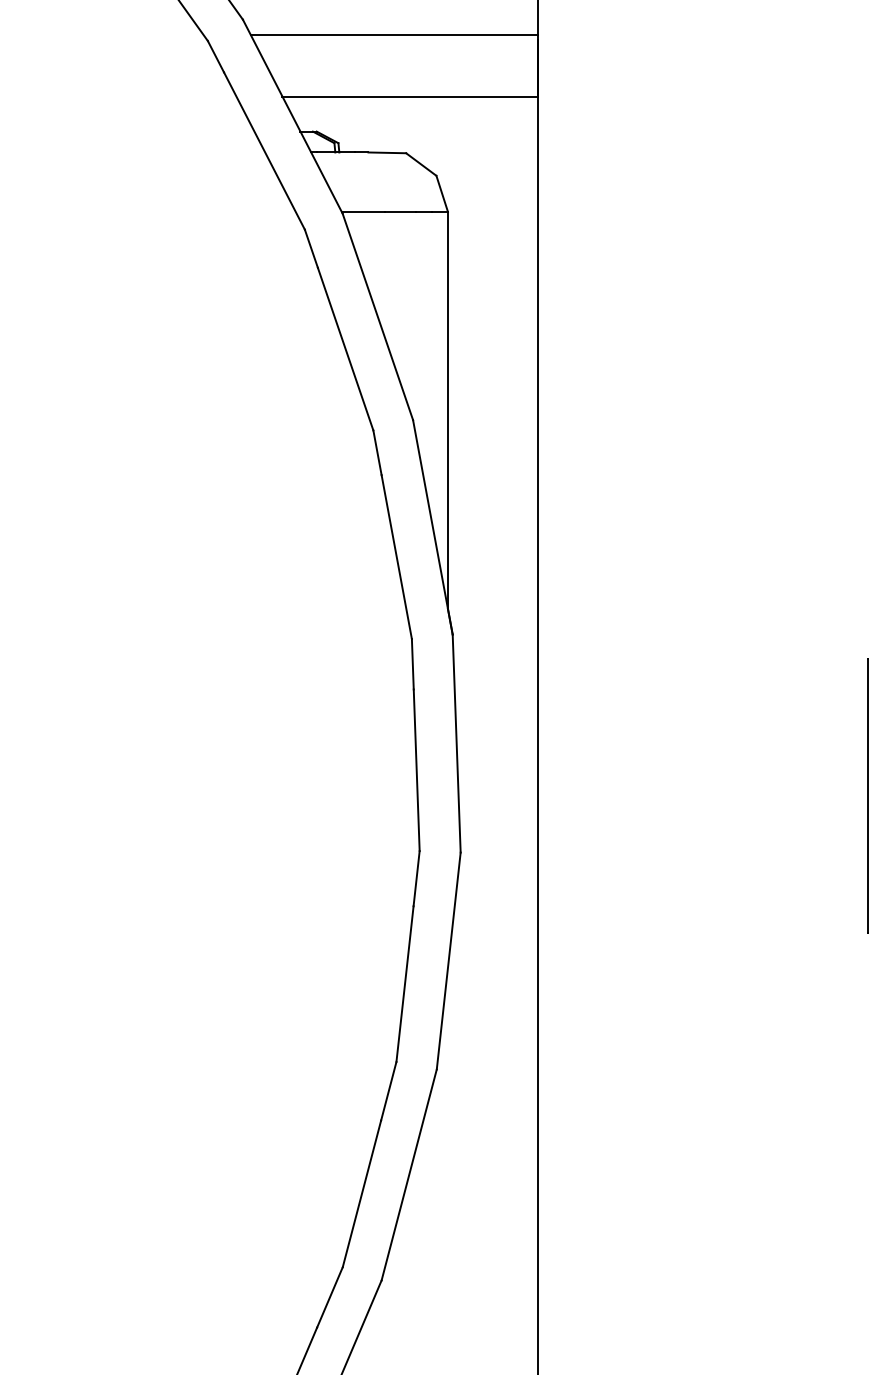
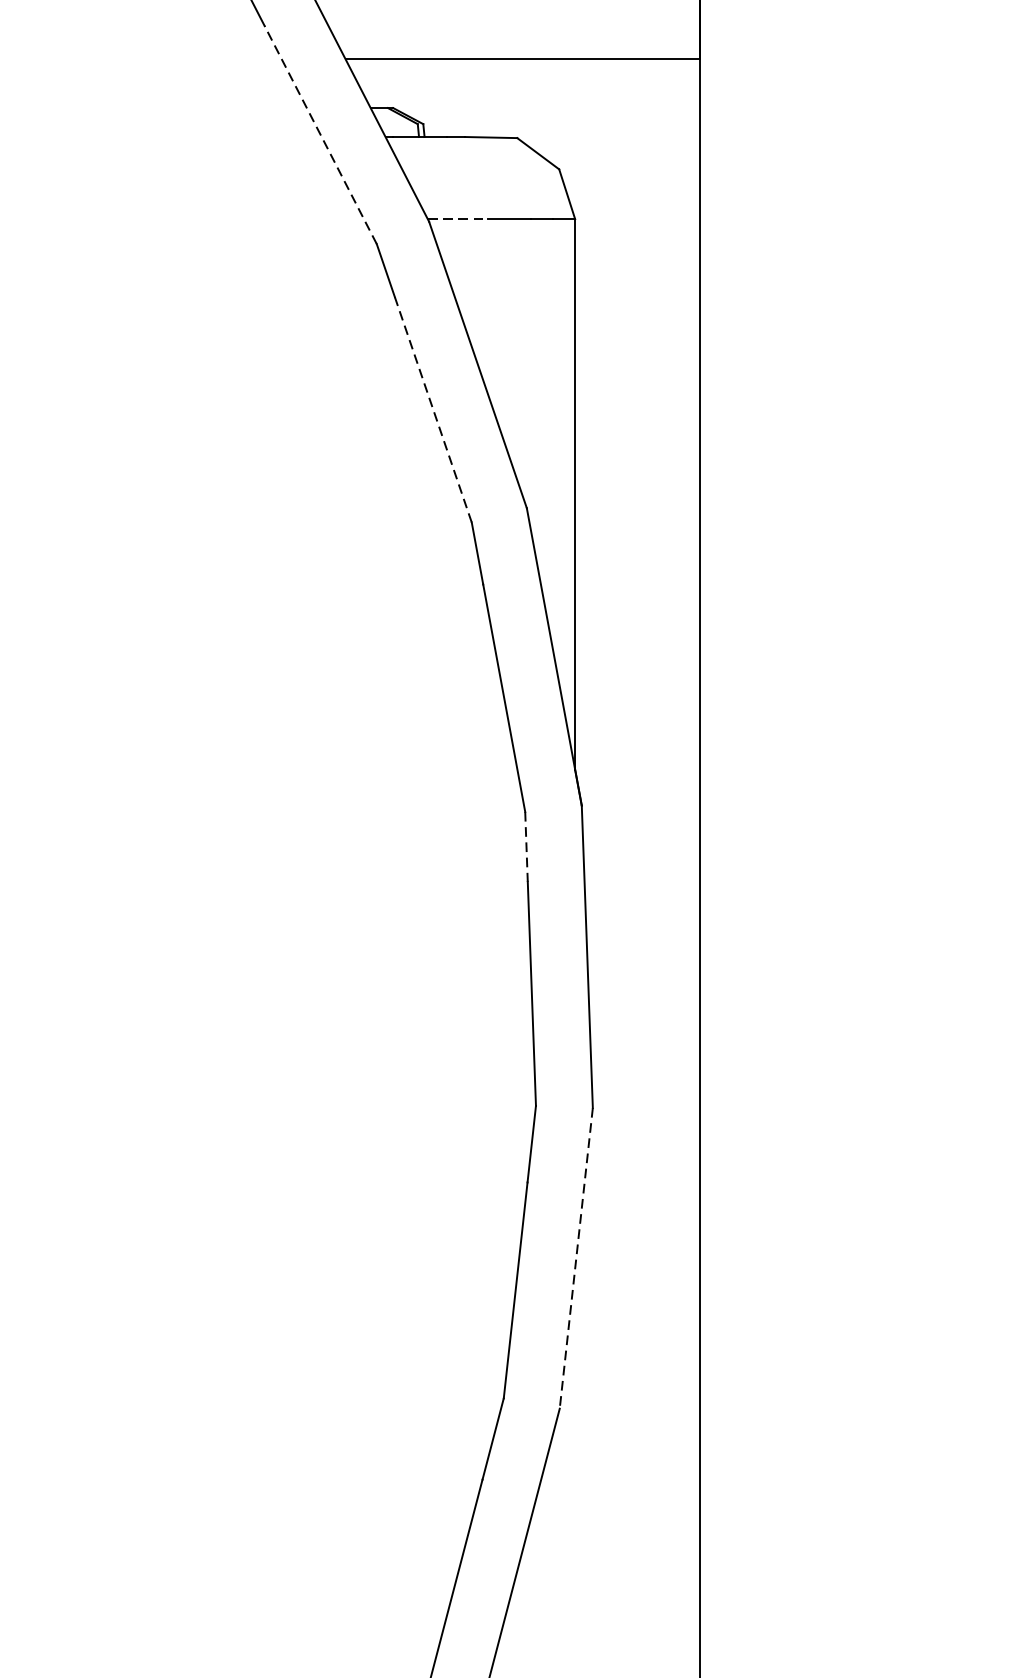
line: (264, 150) -> (320, 134), solid -> dashed
line: (363, 211) -> (458, 218), solid -> dashed
line: (345, 349) -> (433, 410), solid -> dashed
line: (412, 664) -> (526, 847), solid -> dashed
line: (448, 961) -> (575, 1259), solid -> dashed

